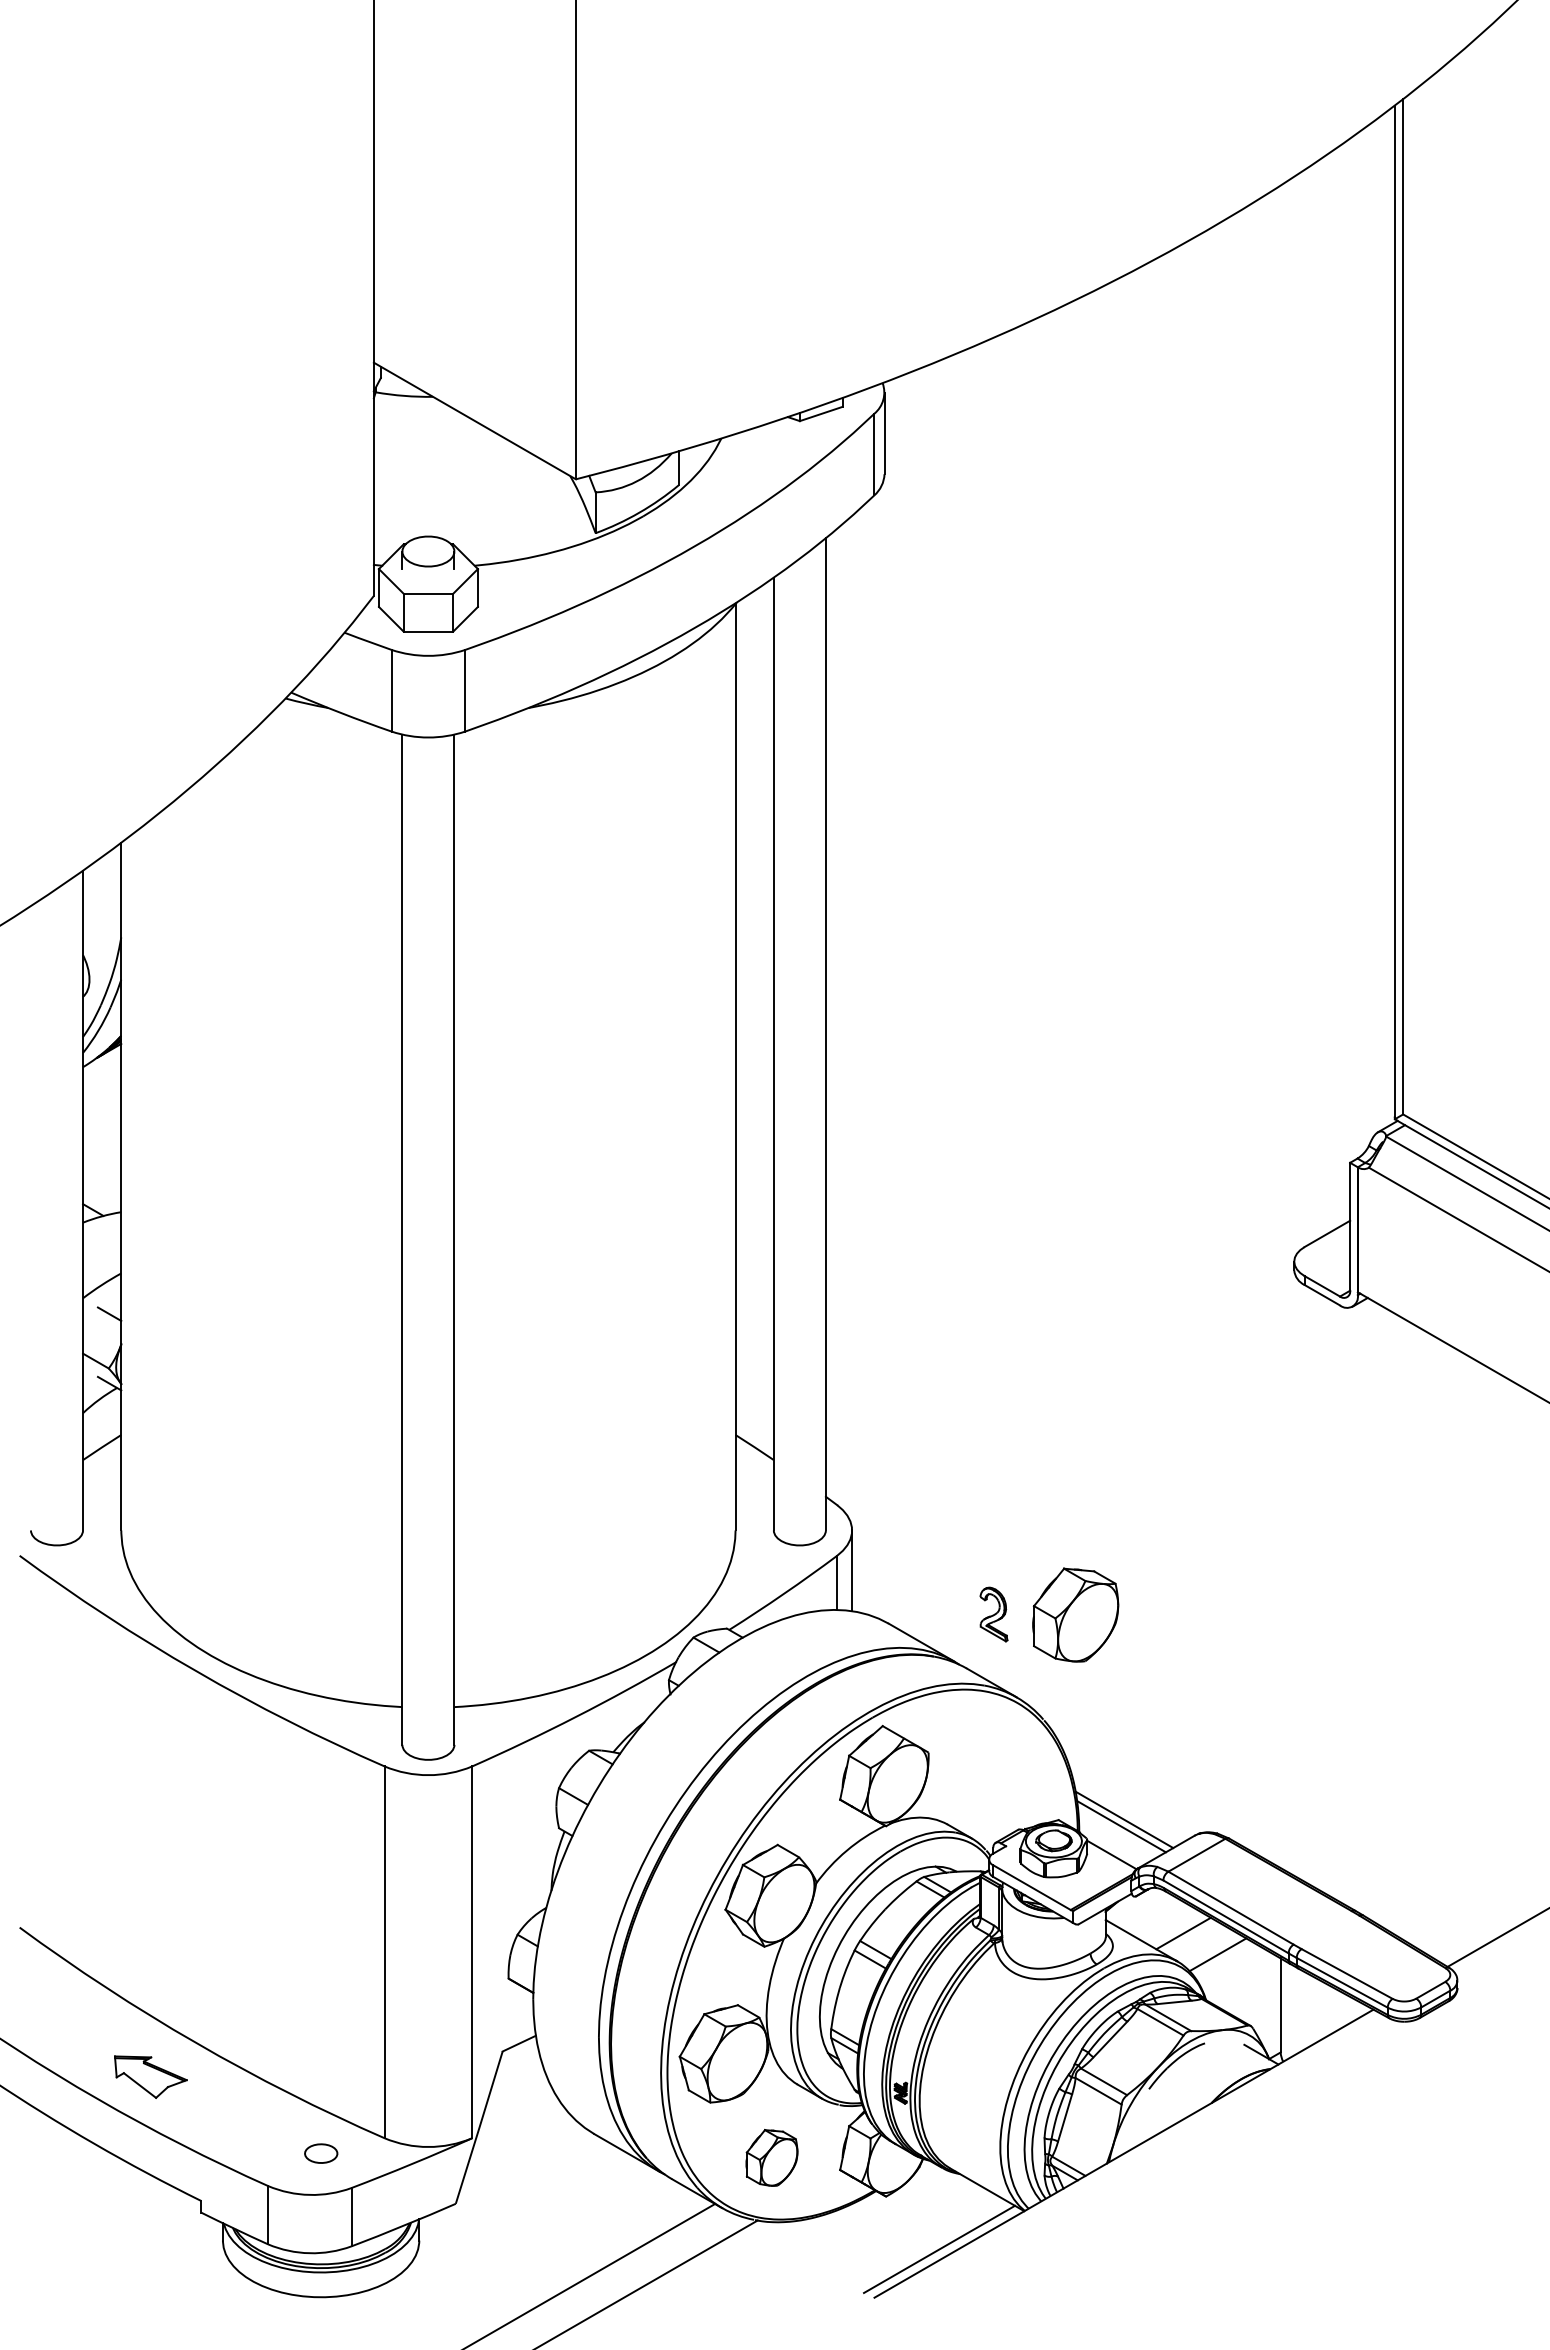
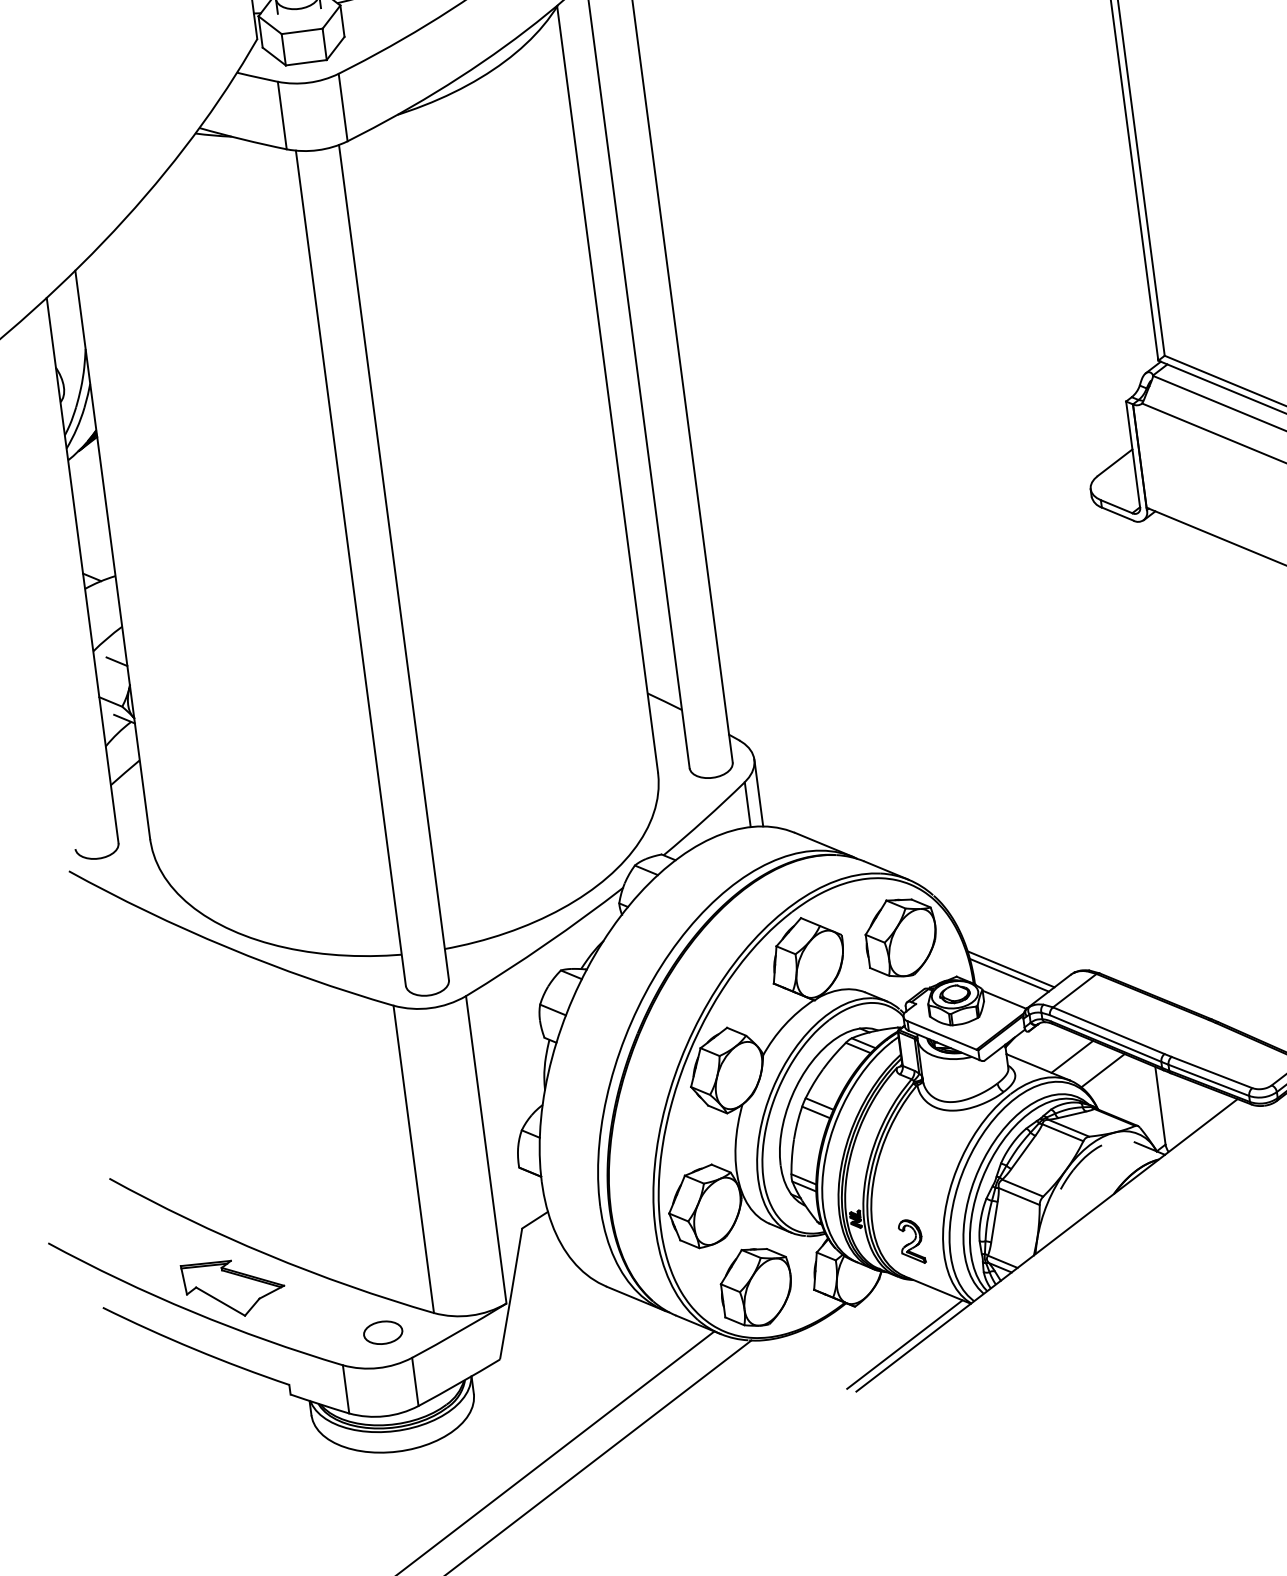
part: (993, 1614) -> (911, 1242), moved
part: (1075, 1614) -> (900, 937), moved
part: (150, 2076) -> (233, 1287), size x1.67
part: (321, 2153) -> (383, 1332), size x1.43
part: (771, 2157) -> (755, 1286), size x1.67

